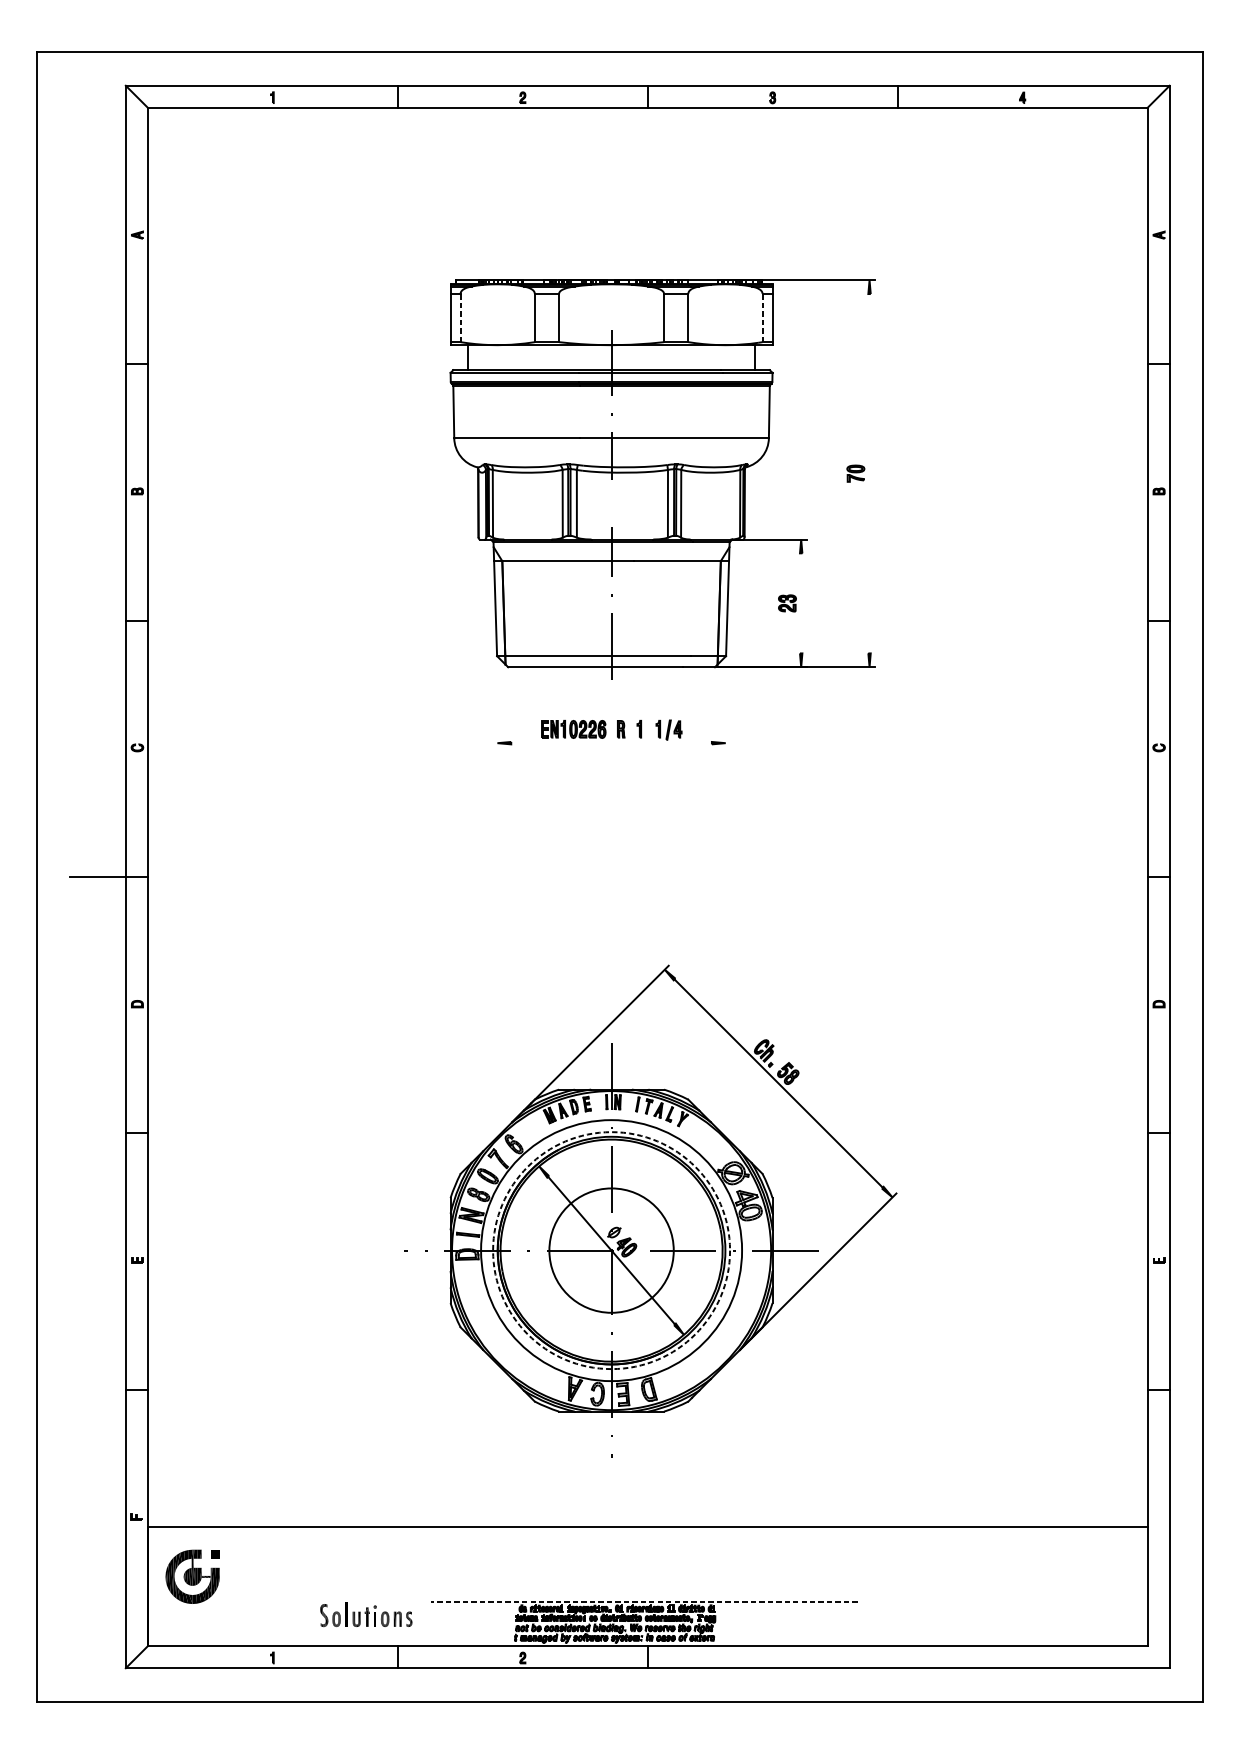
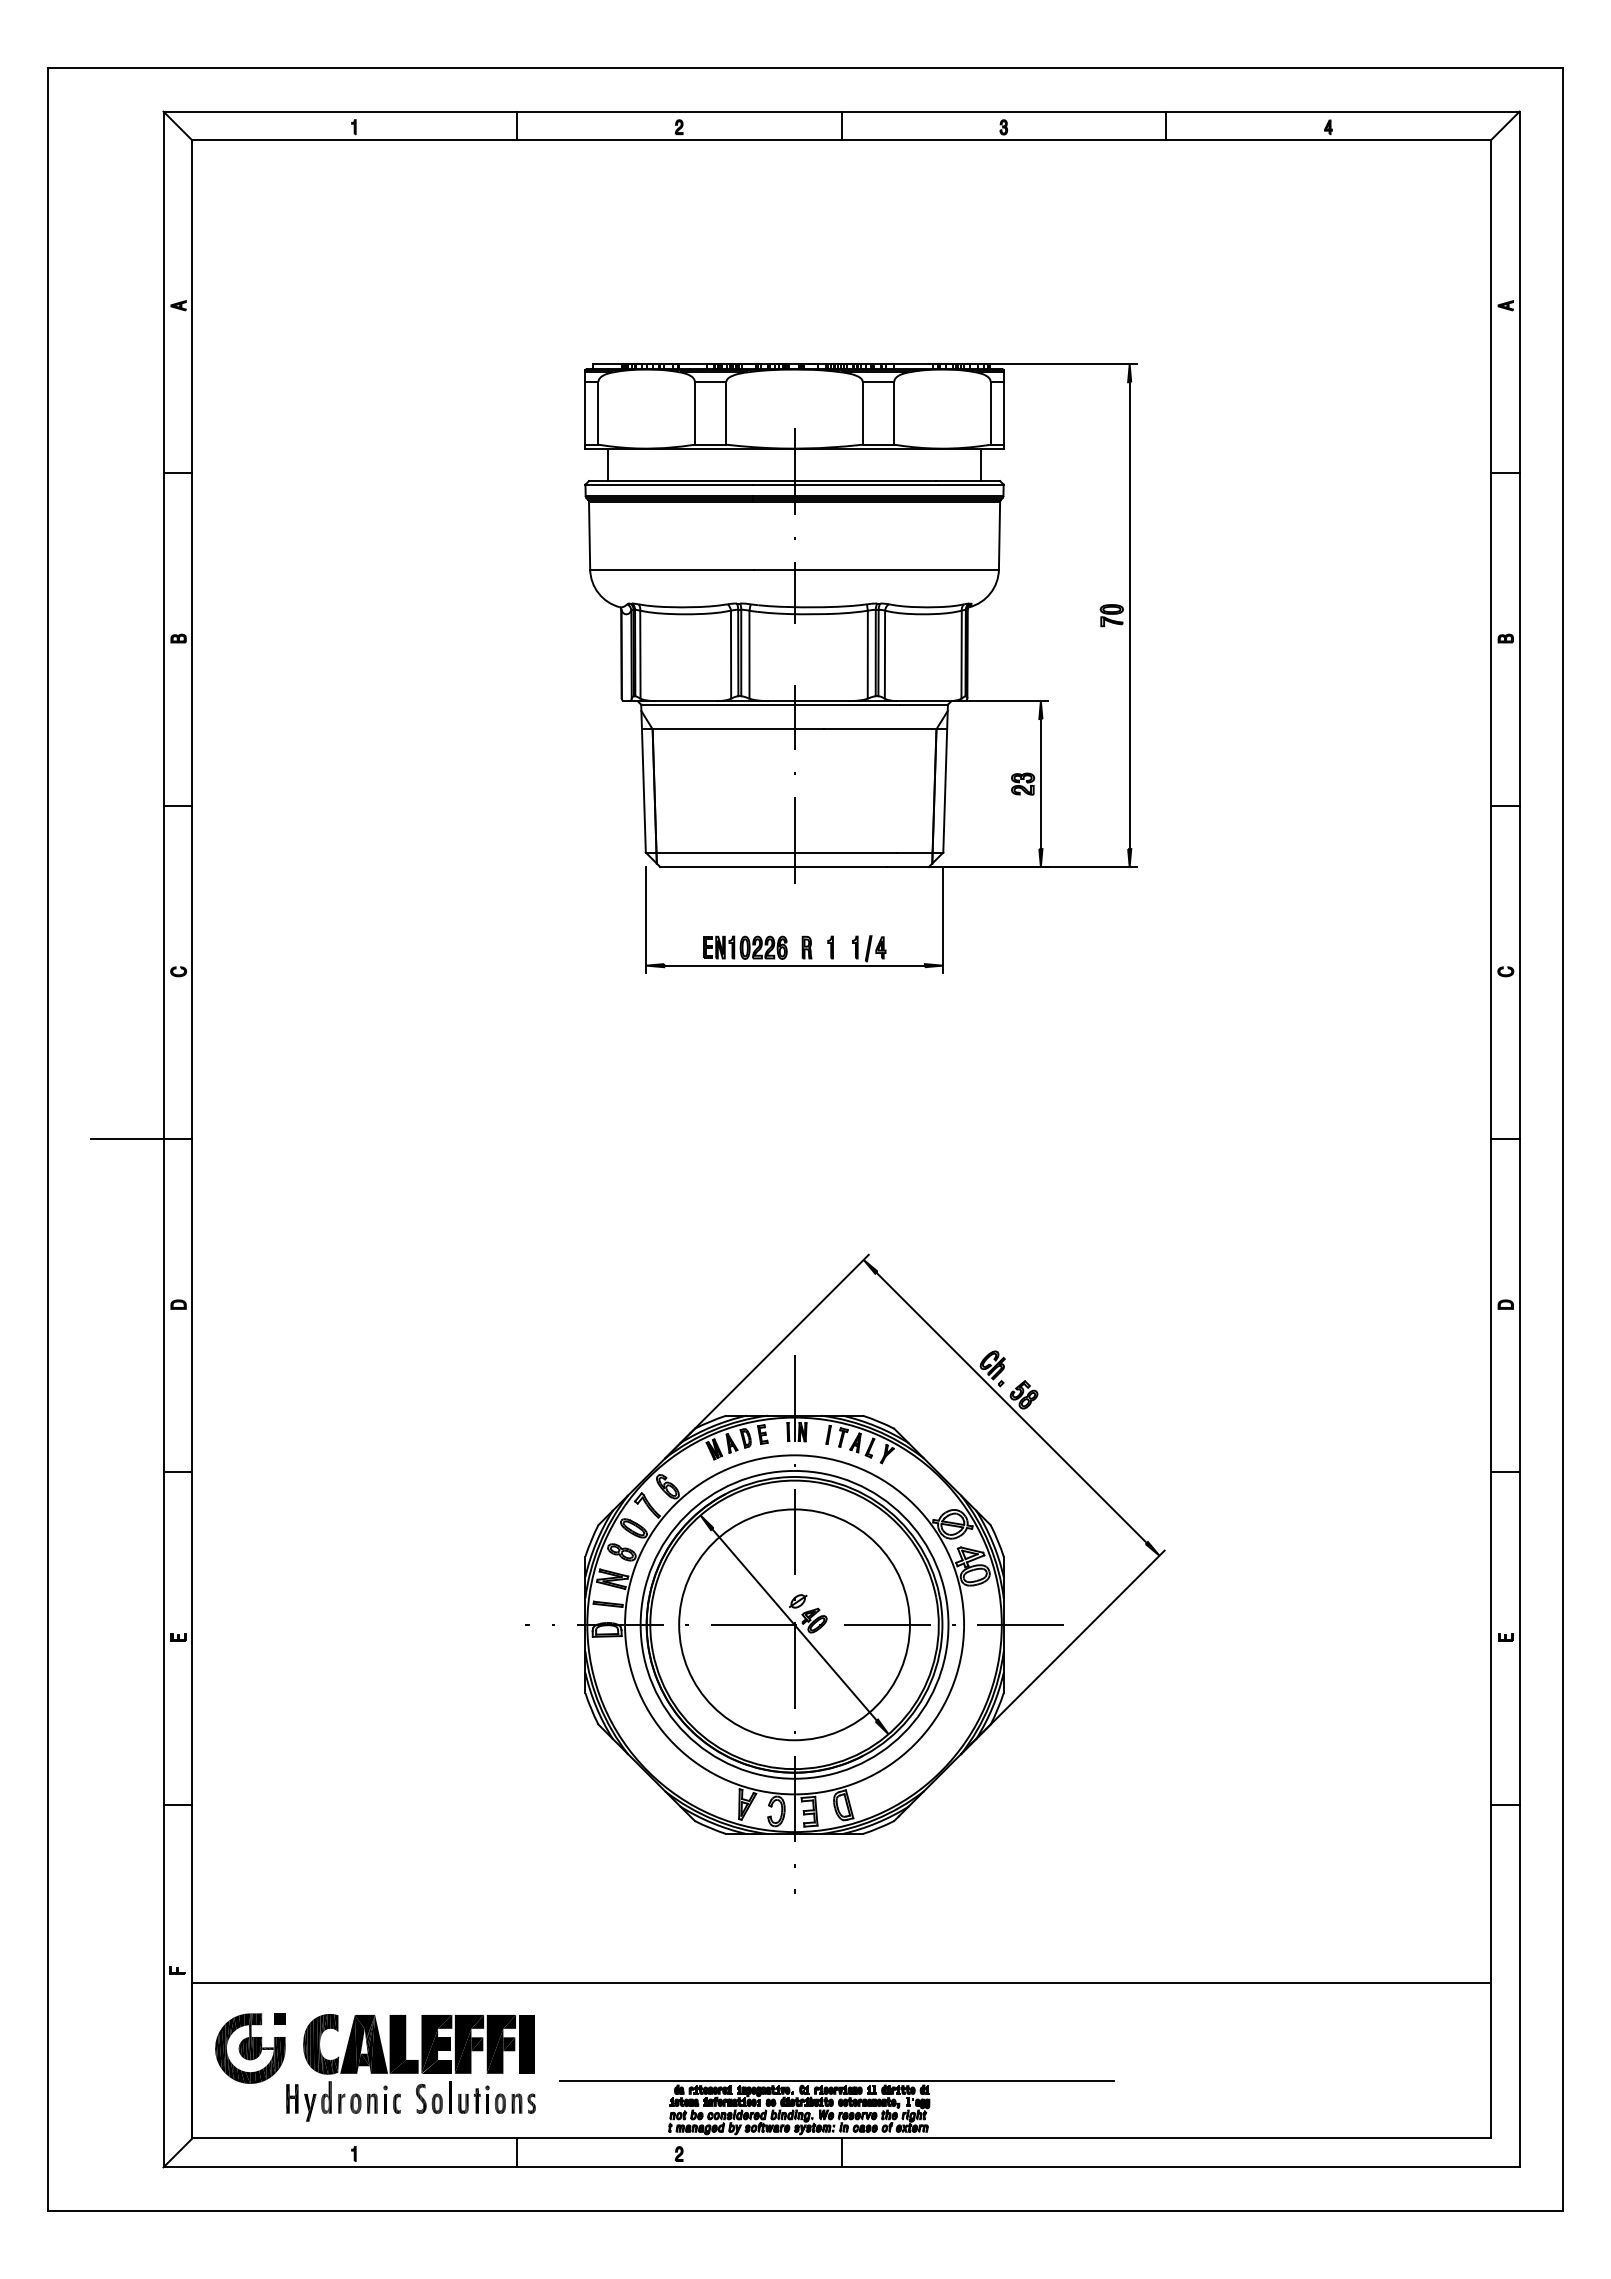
line: (460, 317) -> (598, 412), dashed -> solid
line: (762, 317) -> (990, 412), dashed -> solid
line: (869, 473) -> (1129, 615), added
line: (800, 603) -> (1040, 784), added
line: (497, 707) -> (646, 919), added
line: (725, 707) -> (942, 919), added
line: (611, 743) -> (794, 965), added
circle: (611, 1250) -> (794, 1624), dashed -> solid
circle: (611, 1250) -> (794, 1624), size x1.43
part: (315, 1591) -> (410, 2067), added
line: (643, 1601) -> (836, 2080), dashed -> solid

